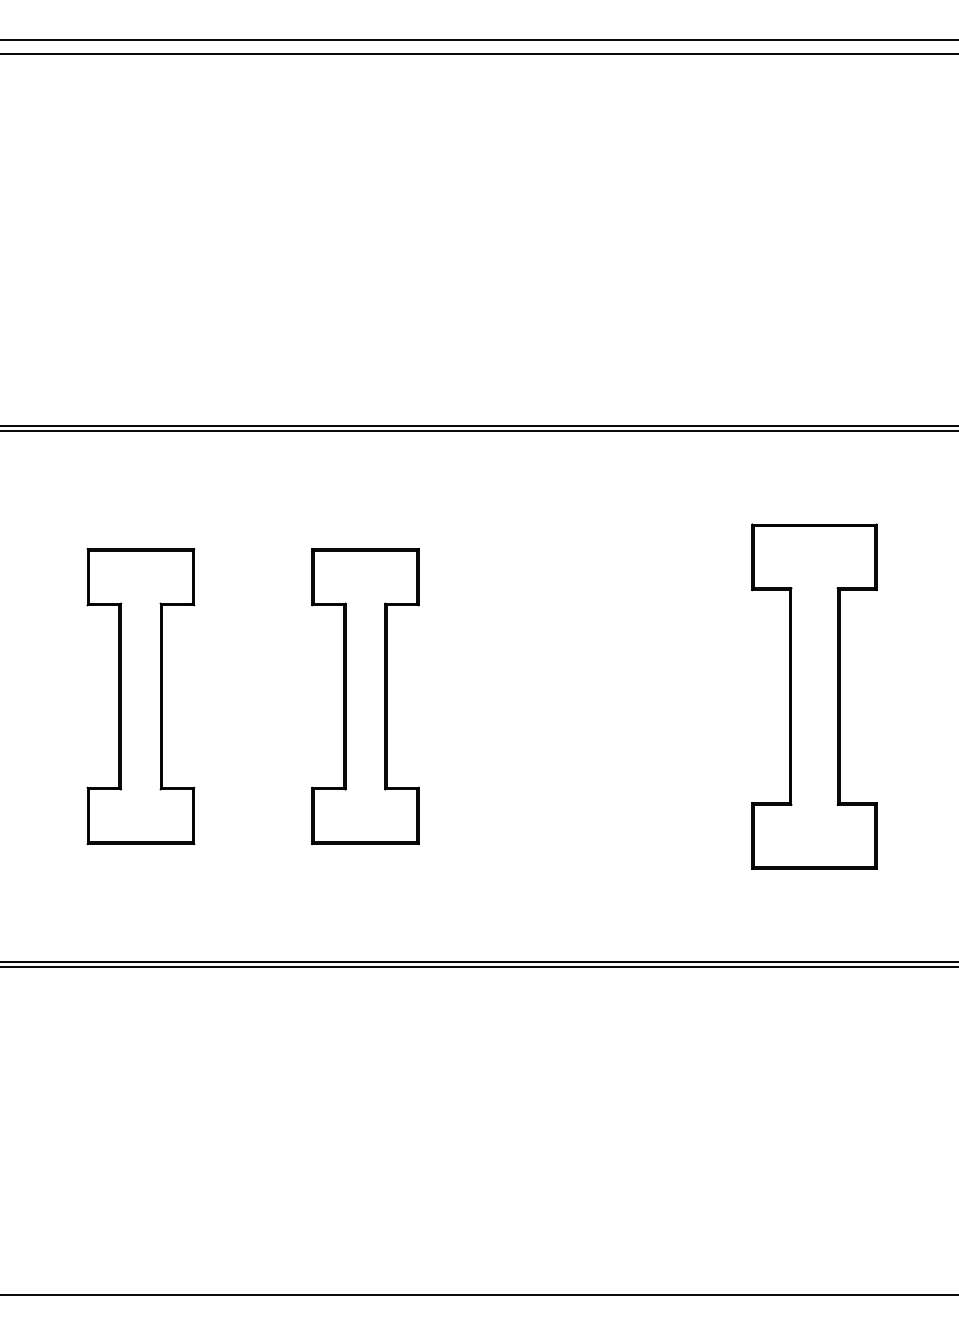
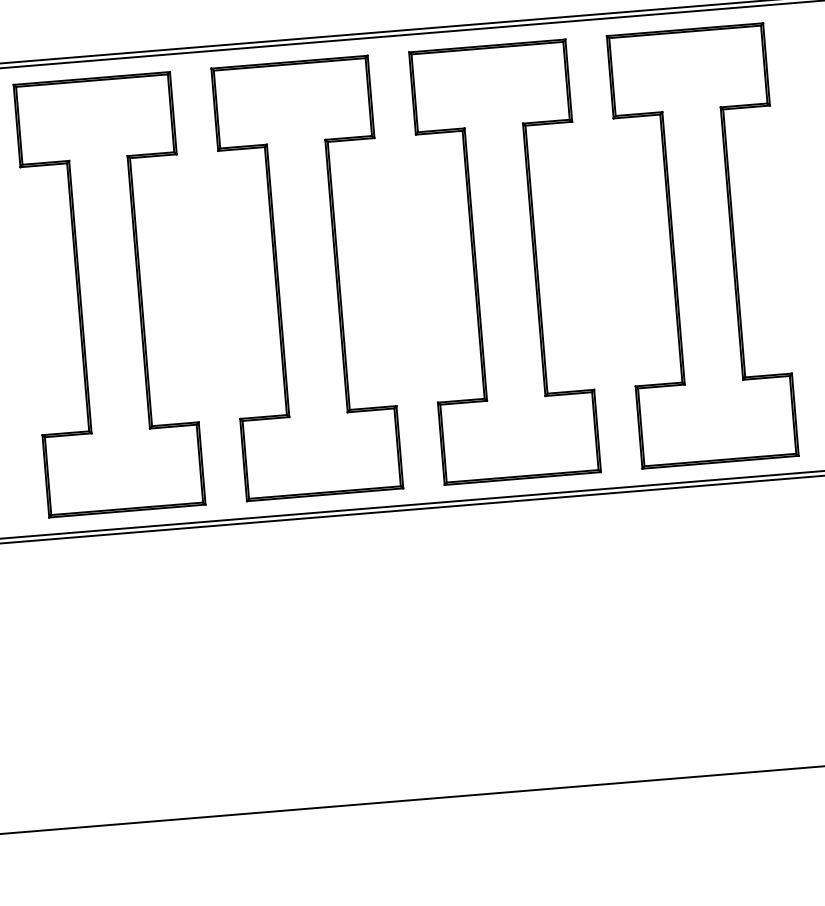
part: (140, 696) -> (109, 294), size x1.67
part: (365, 696) -> (307, 278), size x1.67
part: (589, 696) -> (504, 262), added
part: (814, 696) -> (702, 245), size x1.43

